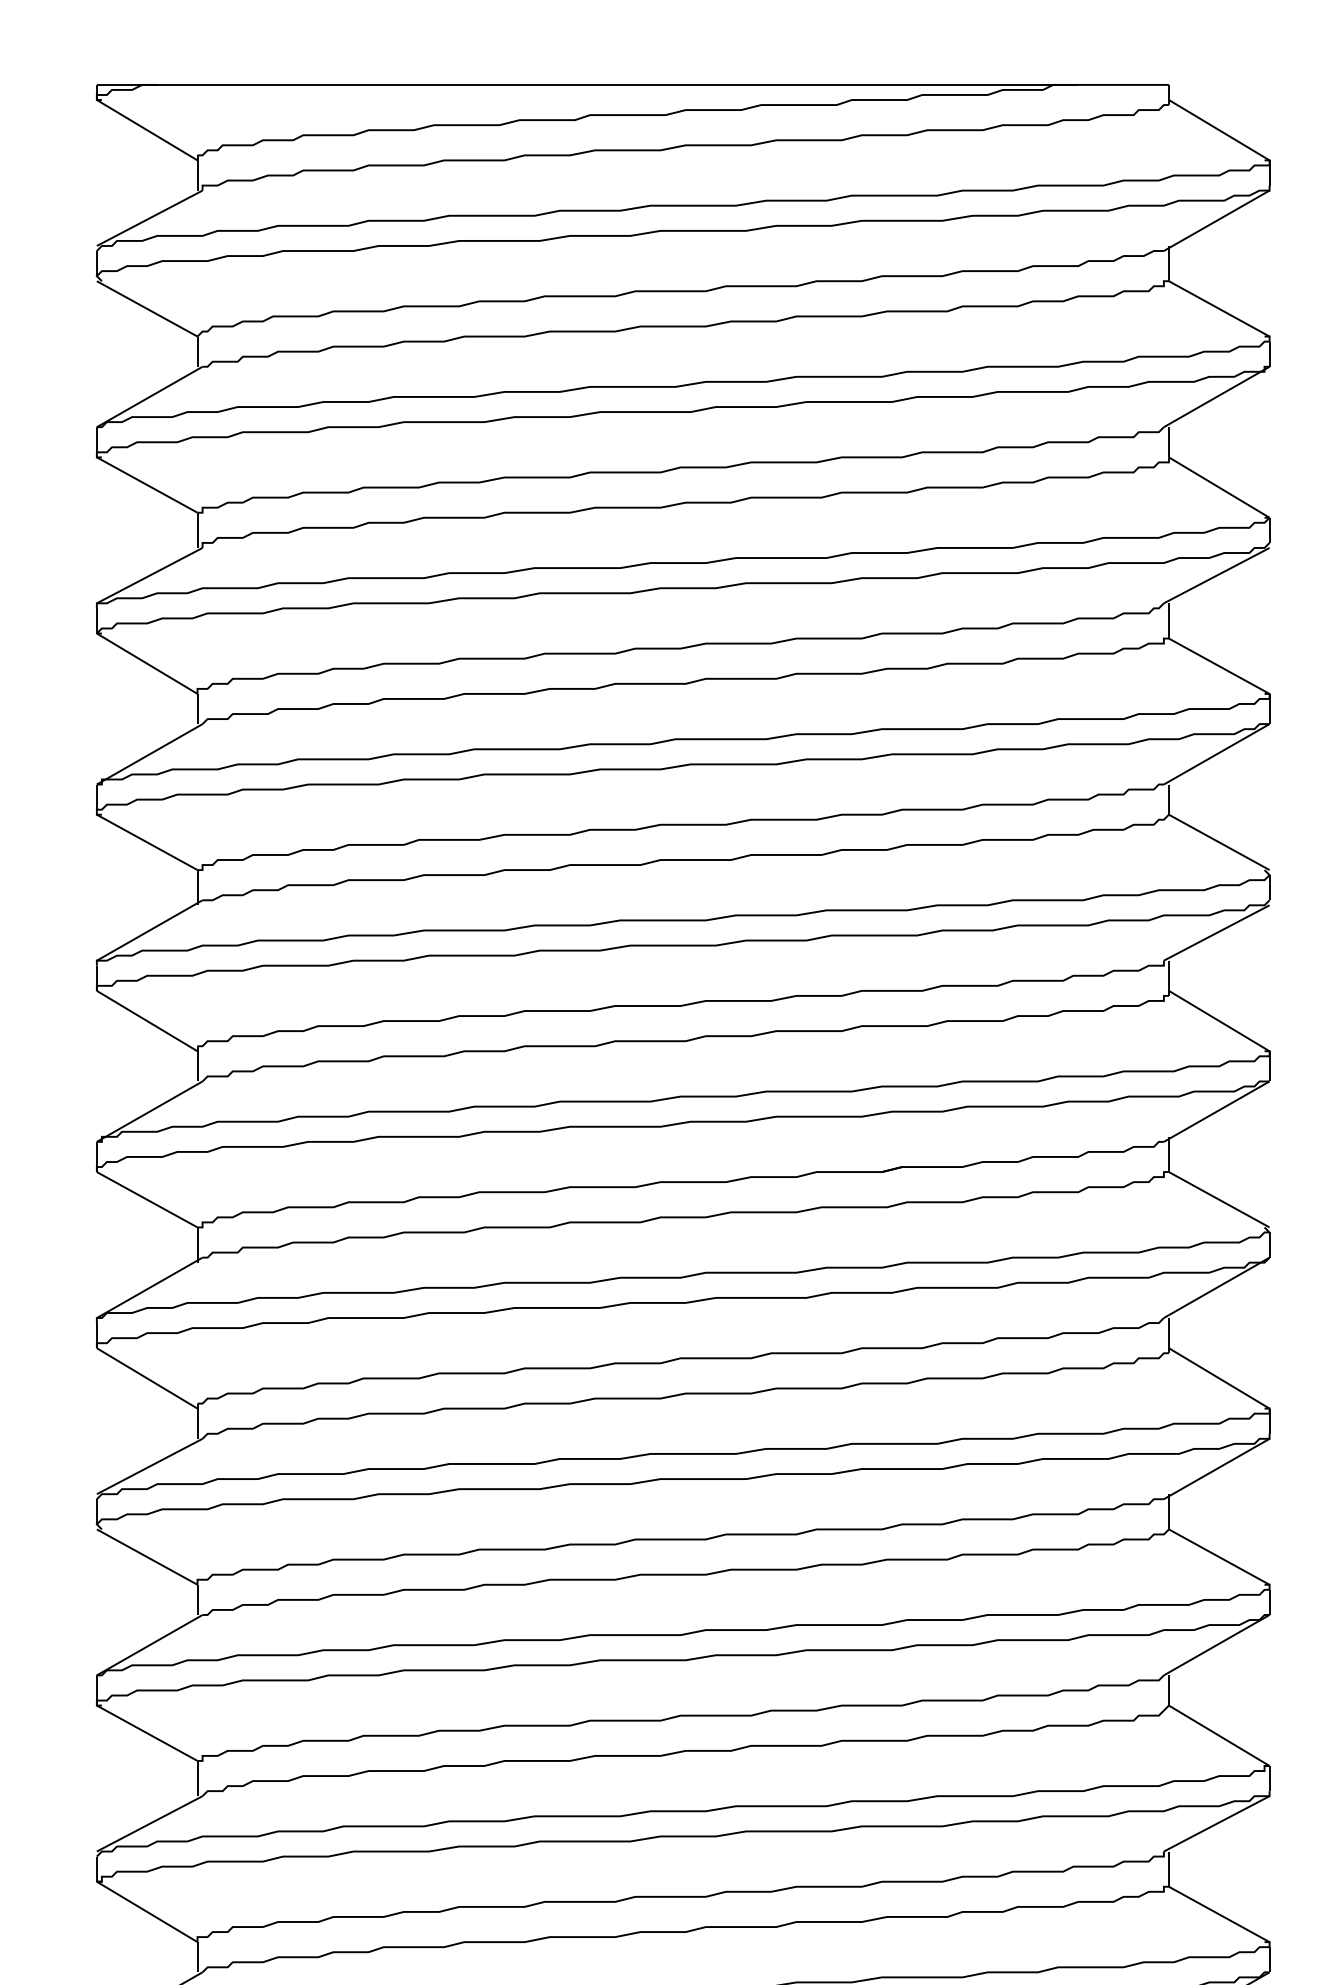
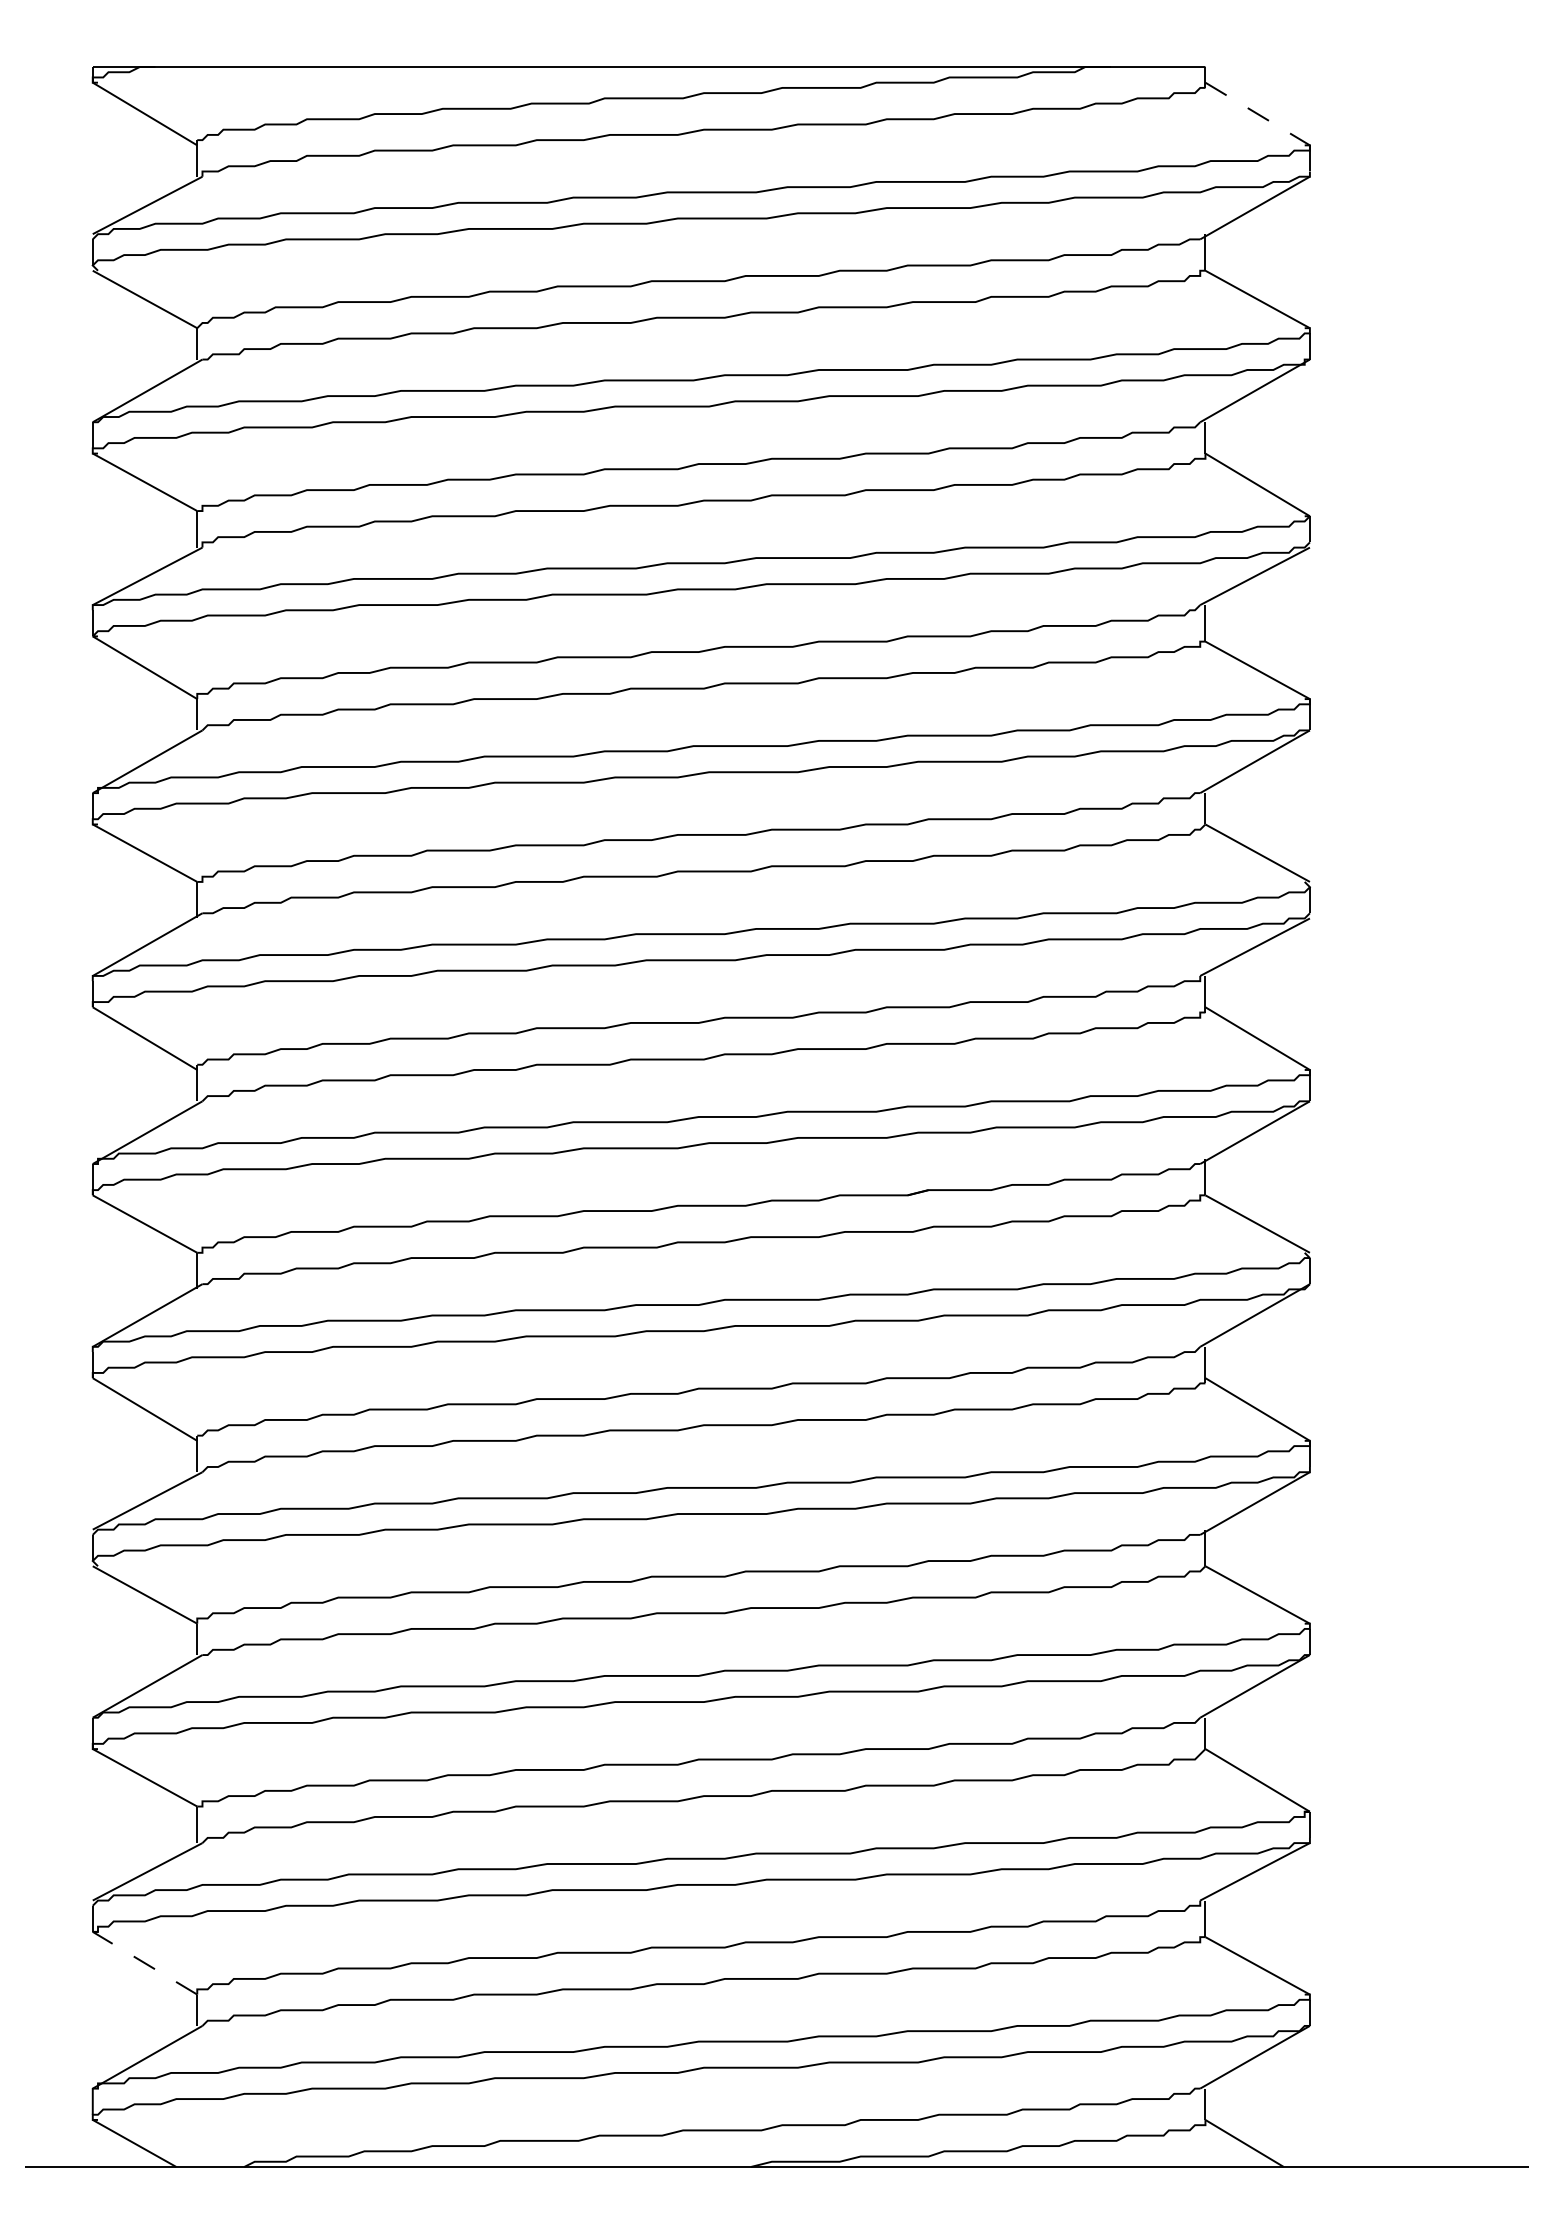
line: (1219, 130) -> (1257, 114), solid -> dashed
line: (147, 1912) -> (145, 1963), solid -> dashed

